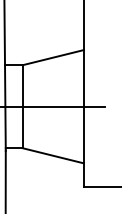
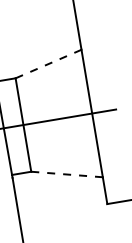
line: (53, 57) -> (48, 63), solid -> dashed
line: (53, 155) -> (67, 174), solid -> dashed

